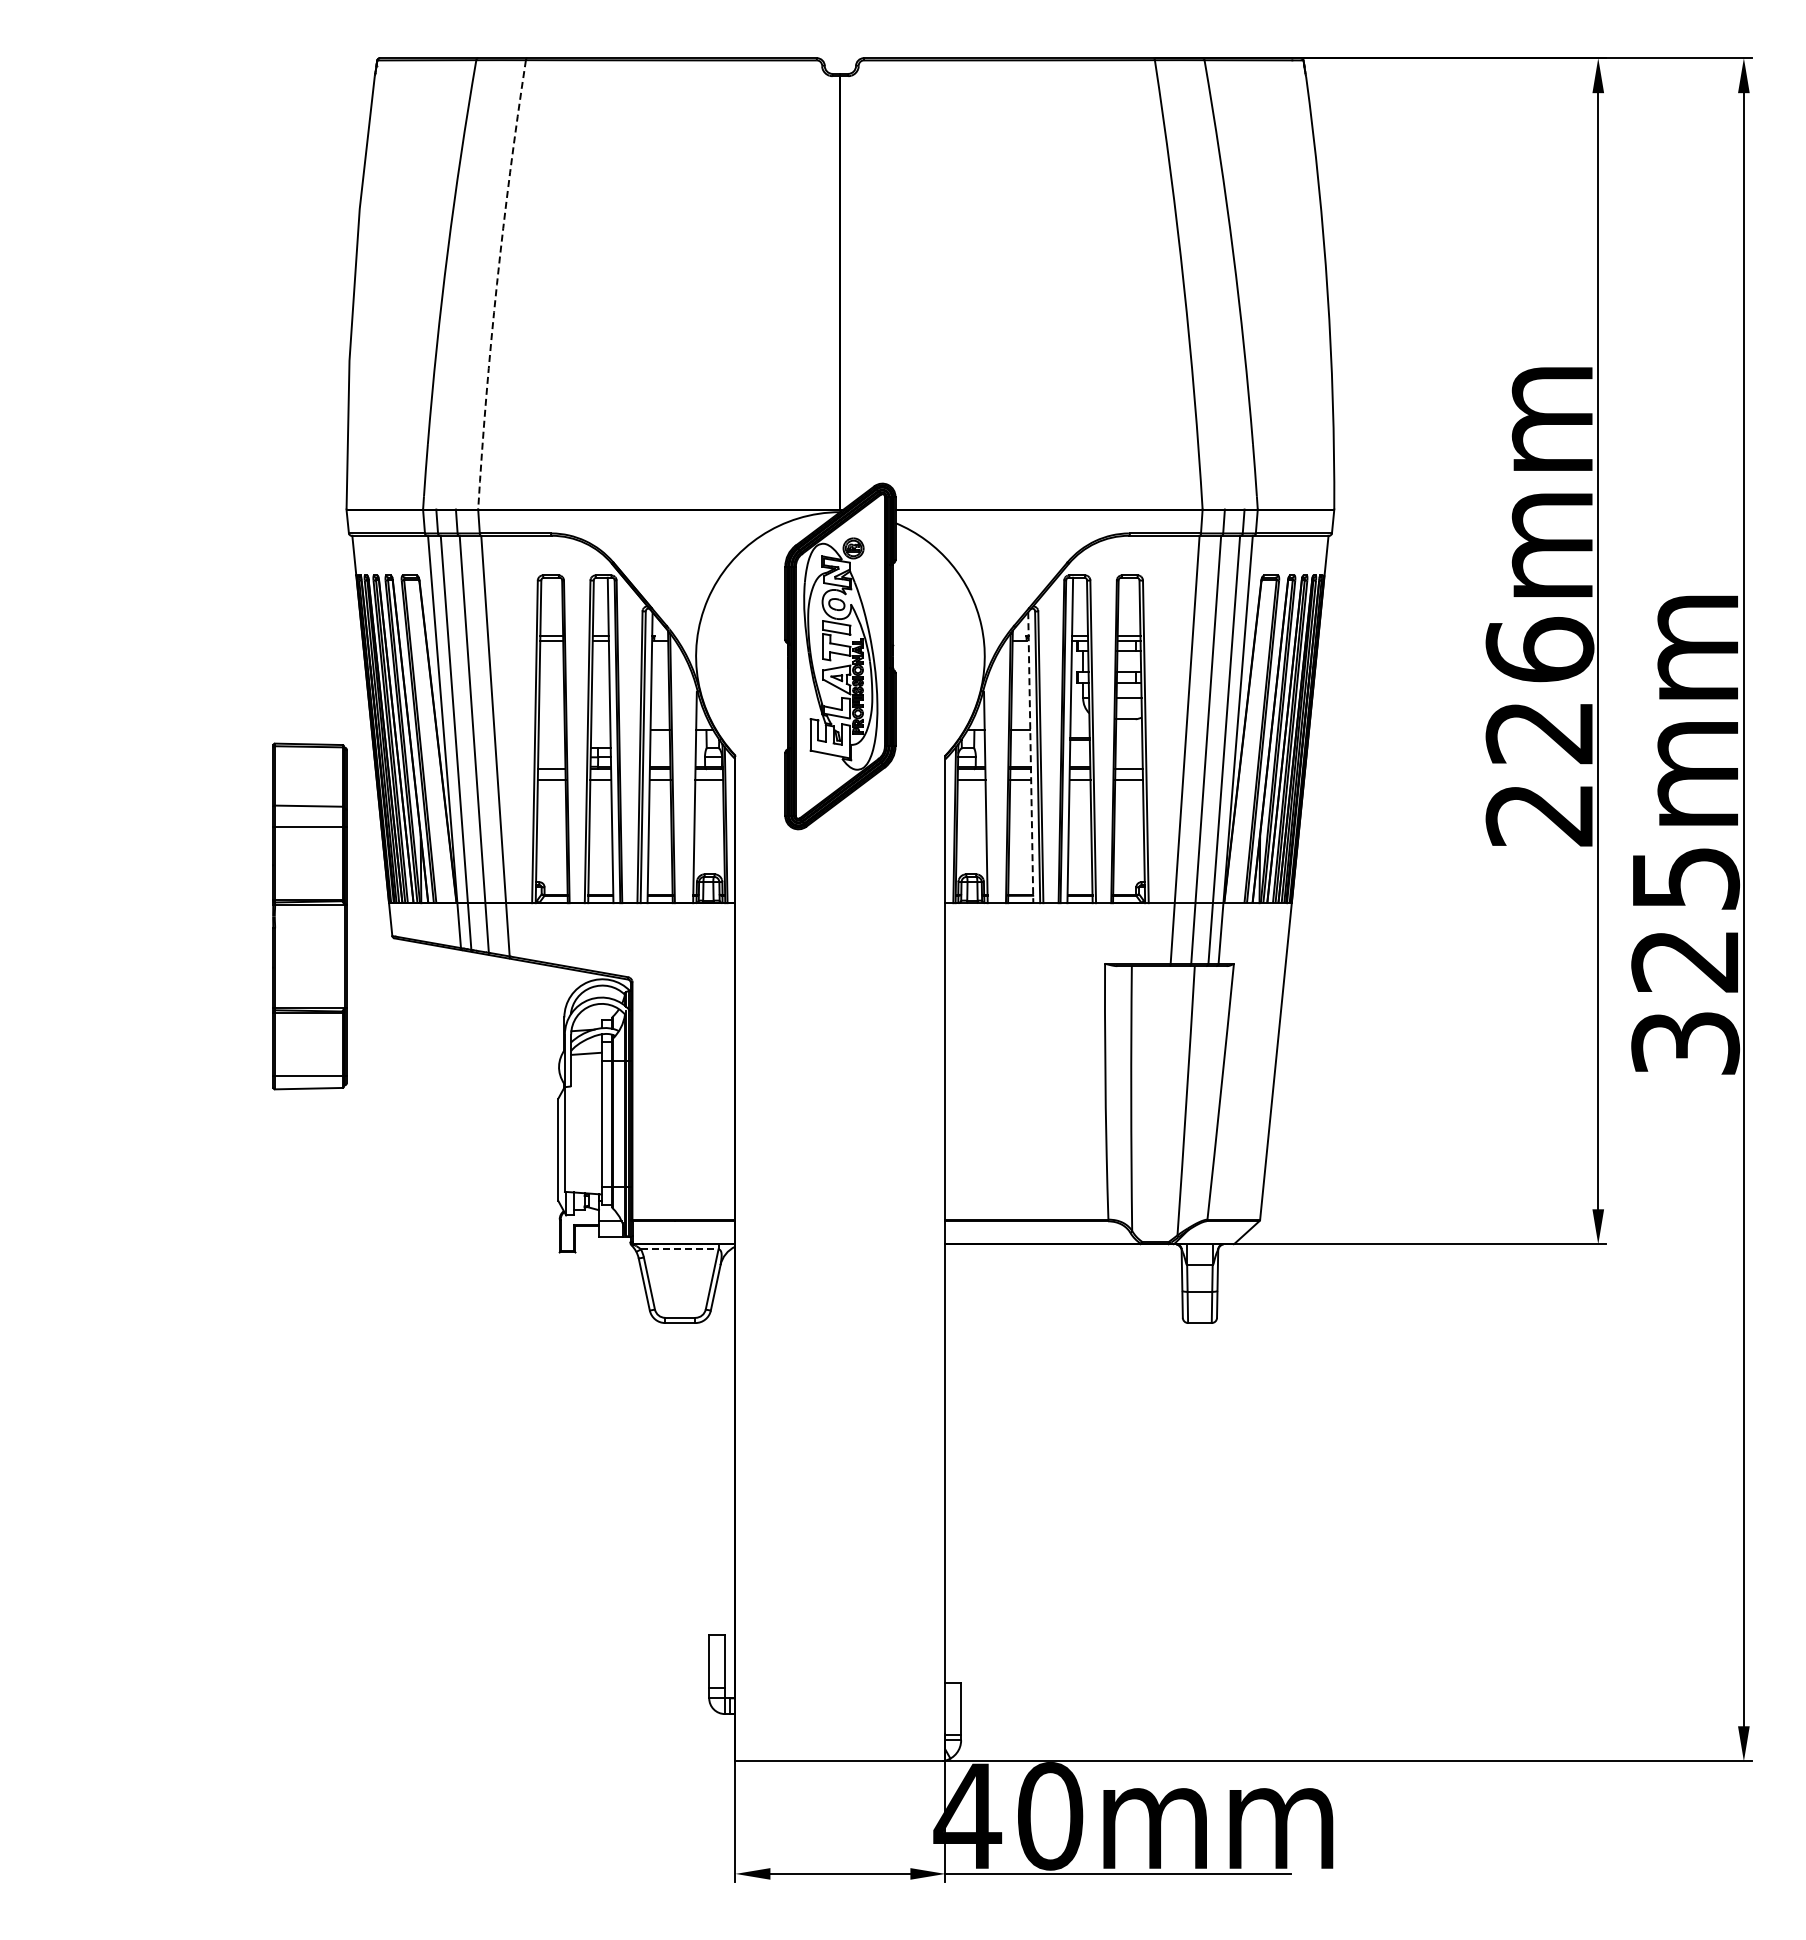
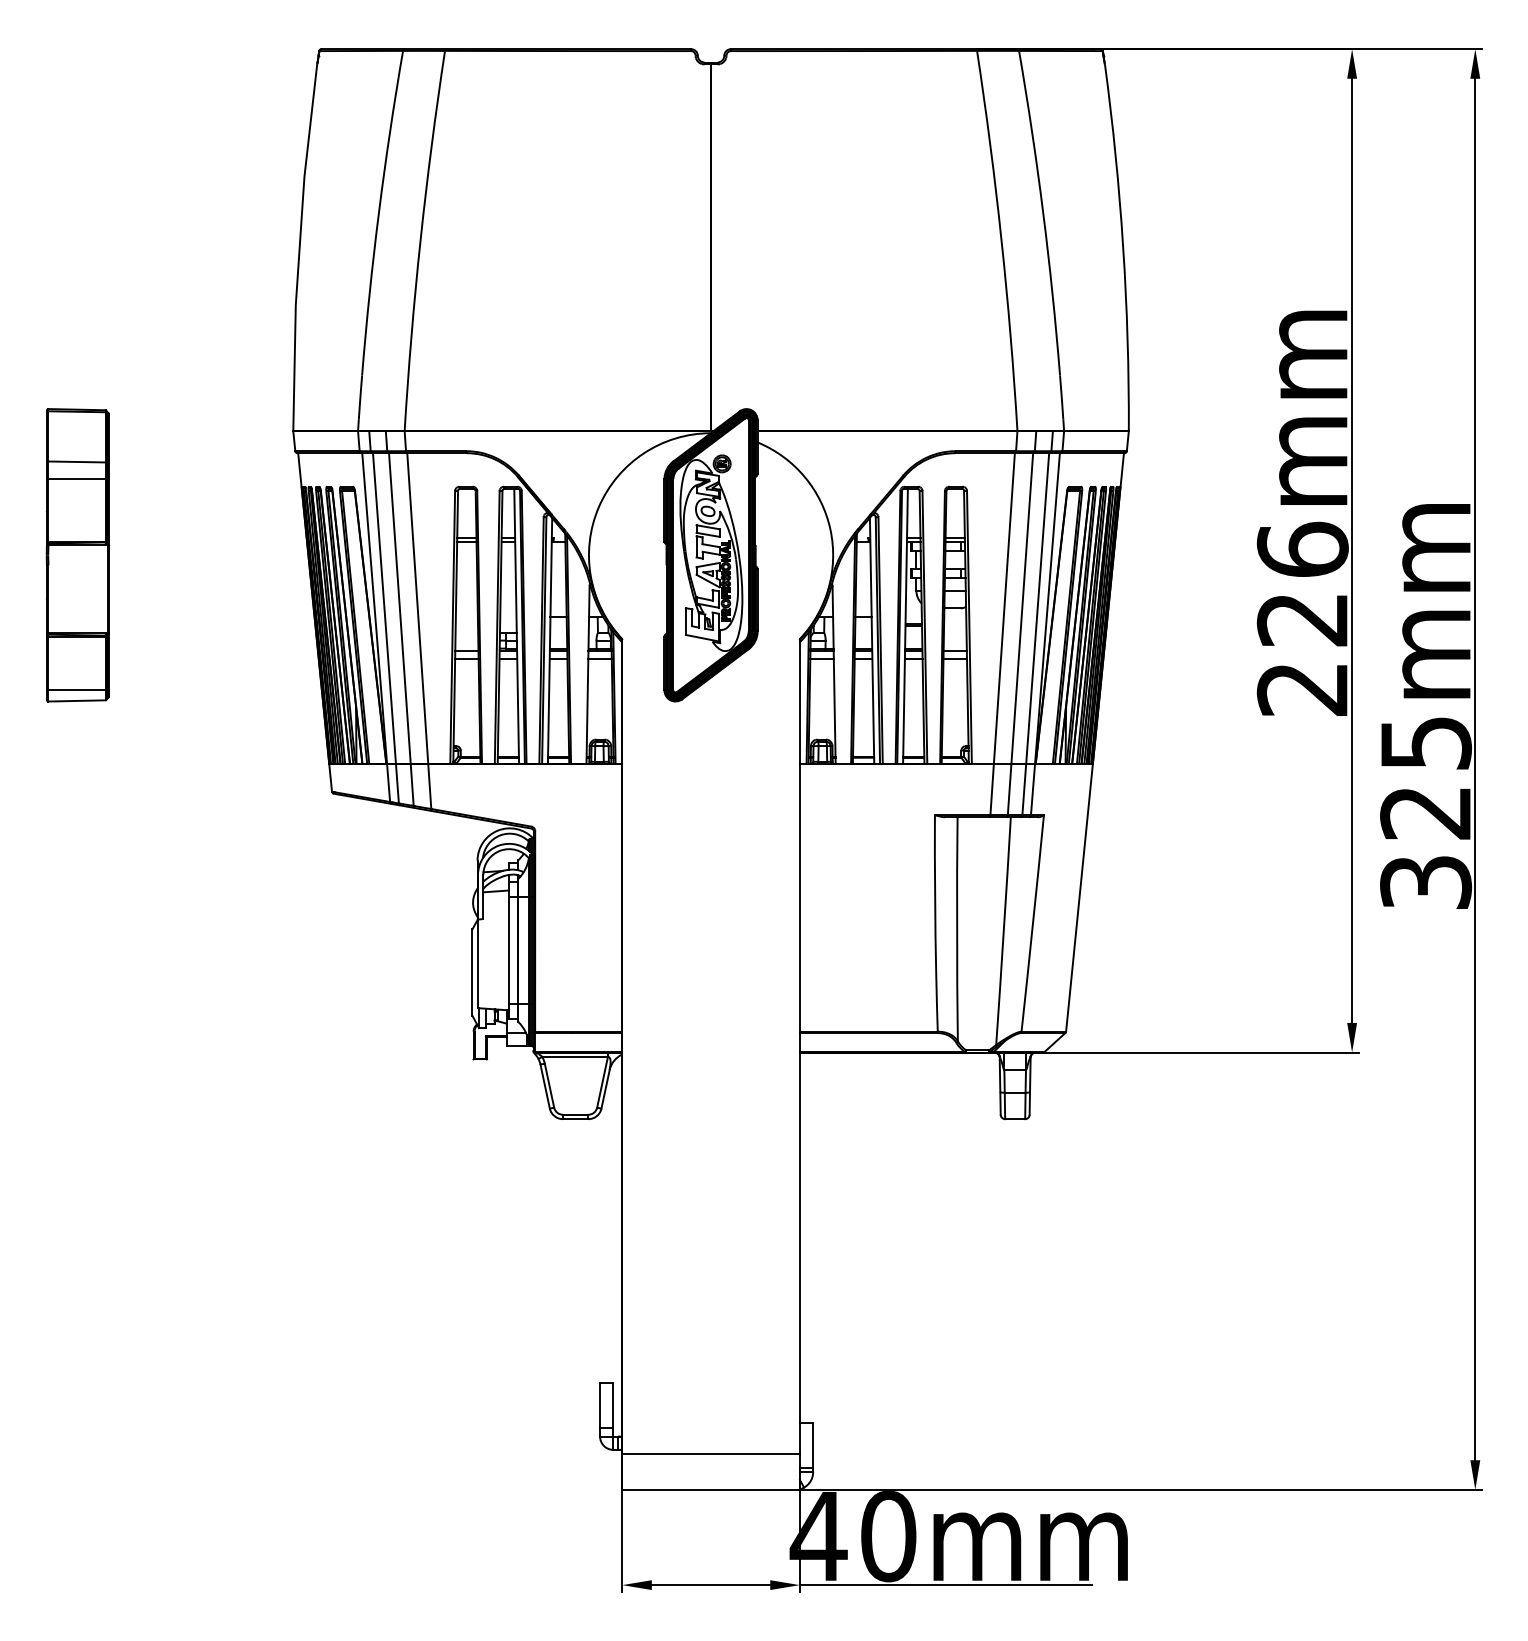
arc: (496, 284) -> (420, 240), dashed -> solid
line: (1030, 757) -> (871, 640), dashed -> solid
part: (309, 916) -> (77, 555), moved
line: (679, 1249) -> (574, 1056), dashed -> solid
line: (840, 1719) -> (711, 1454), added

